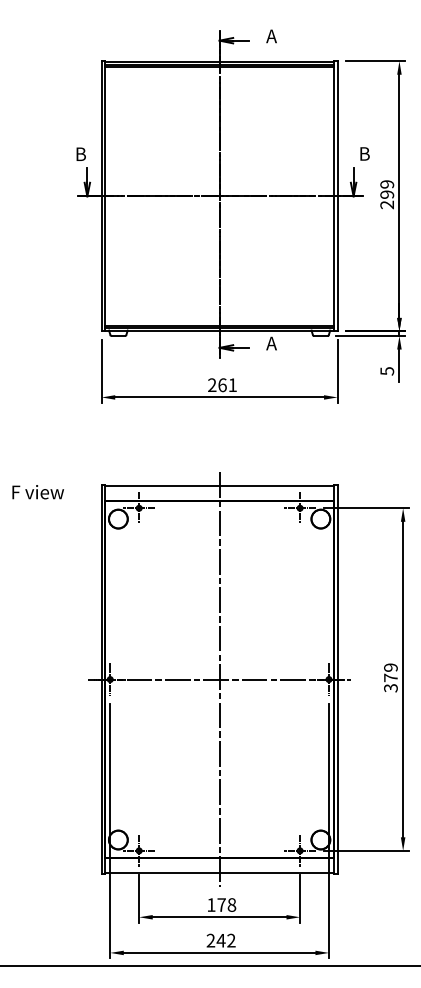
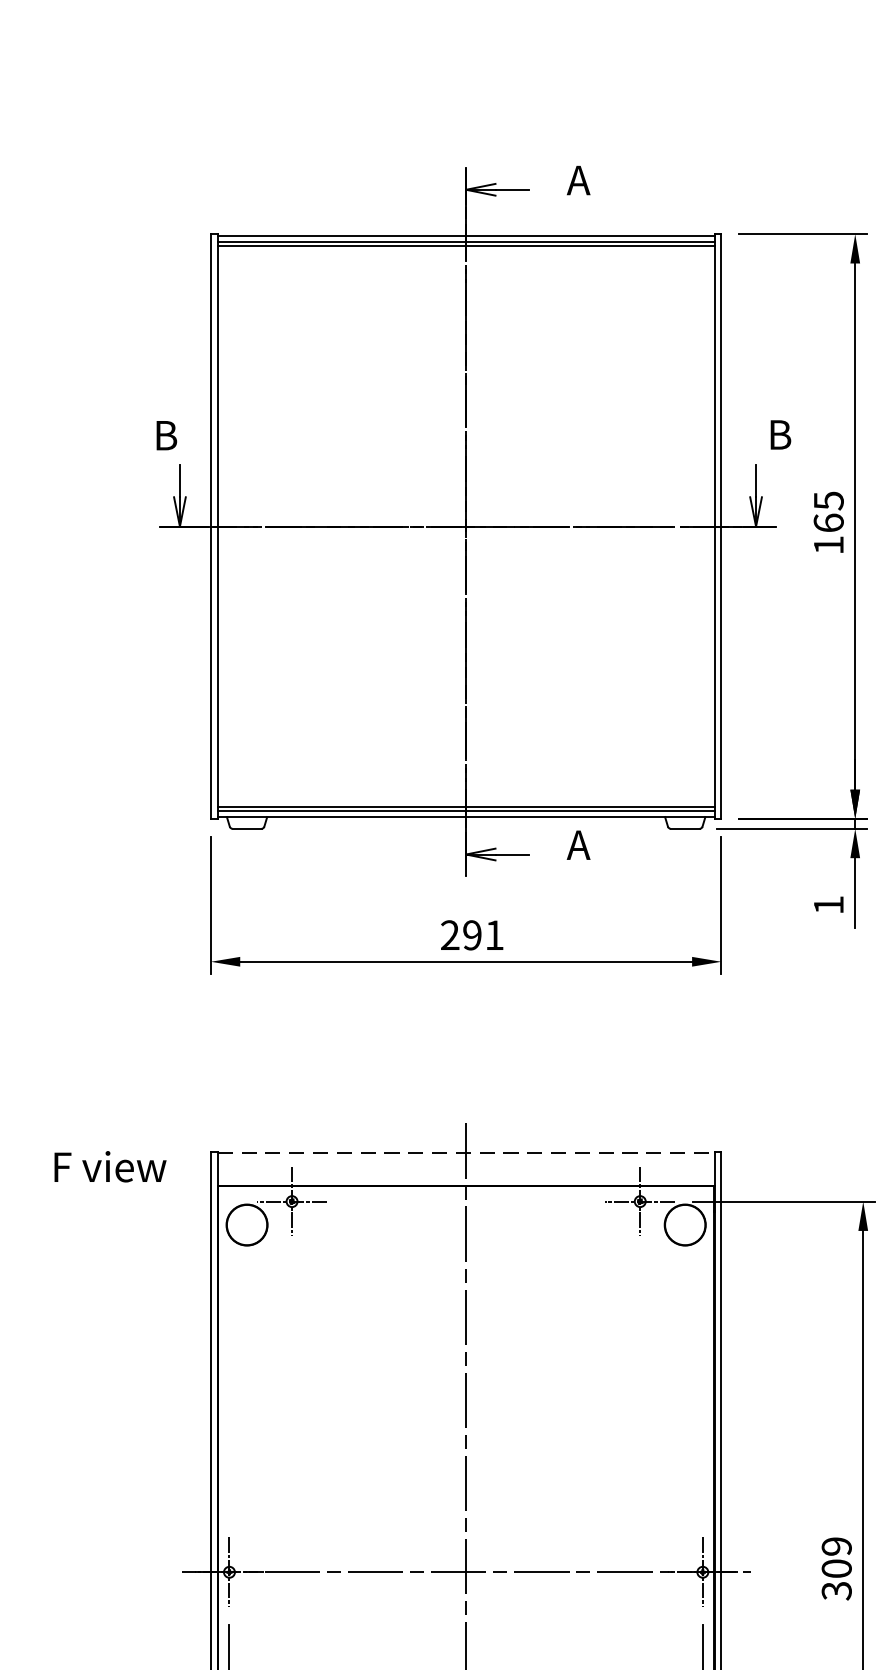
text: (387, 194) -> (829, 522), 299 -> 165
text: (387, 371) -> (829, 905), 5 -> 1
text: (222, 385) -> (472, 935), 261 -> 291
line: (219, 485) -> (465, 1152), solid -> dashed
text: (37, 492) -> (108, 1167), moved
text: (390, 677) -> (835, 1567), 379 -> 309

